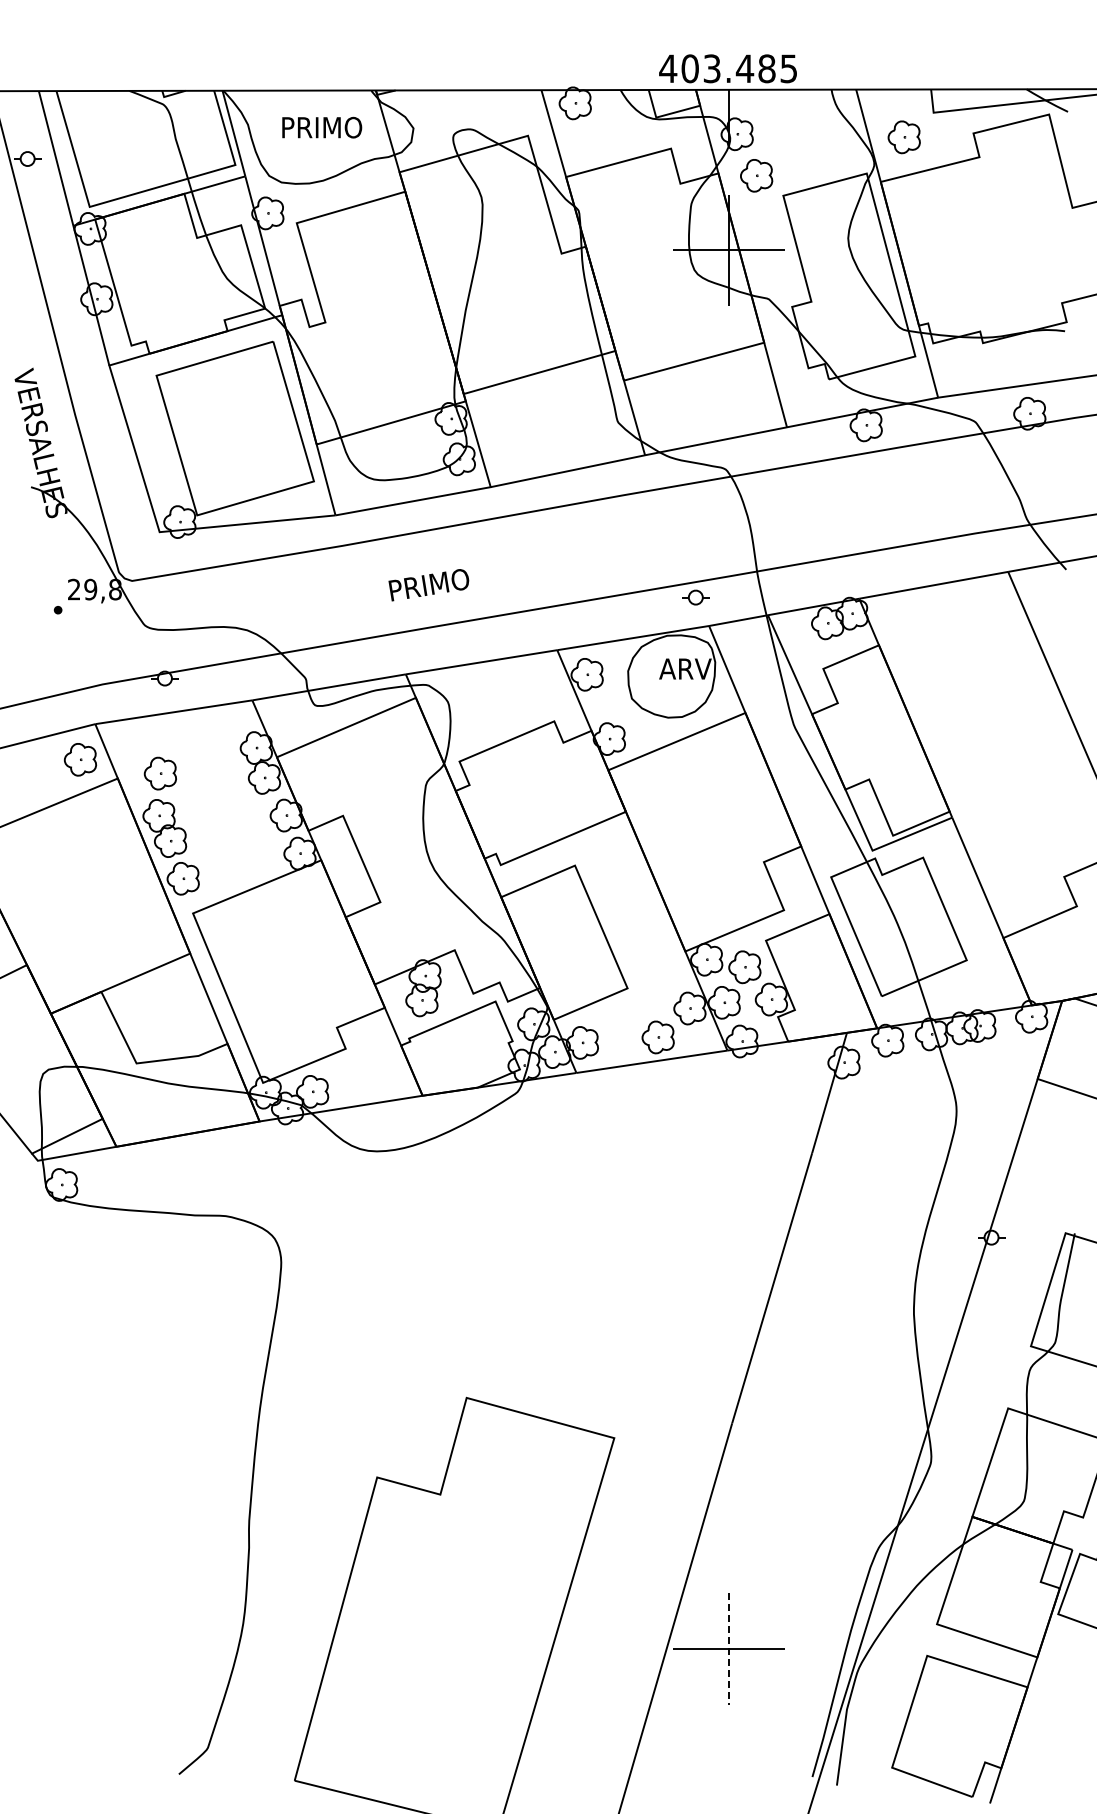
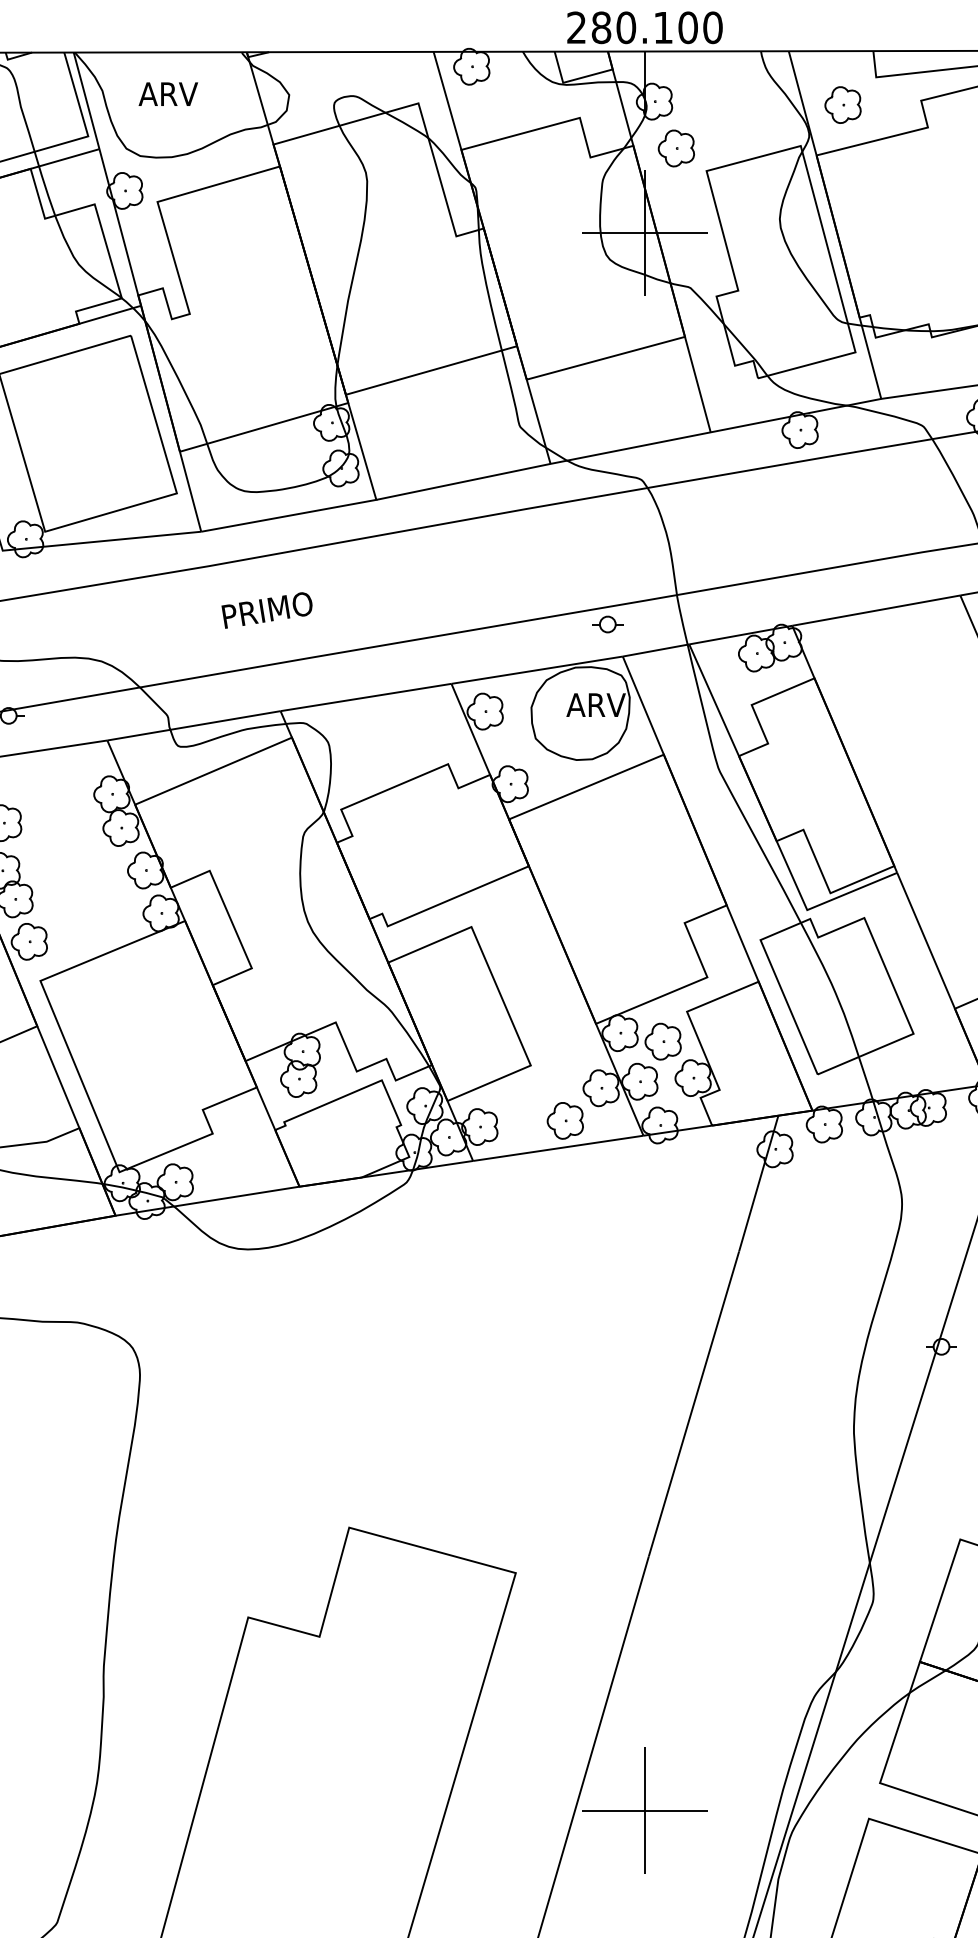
text: (728, 68) -> (644, 27), 403.485 -> 280.100
text: (321, 127) -> (185, 94), PRIMO -> ARV
text: (428, 585) -> (266, 610), moved
line: (728, 1648) -> (644, 1810), dashed -> solid

